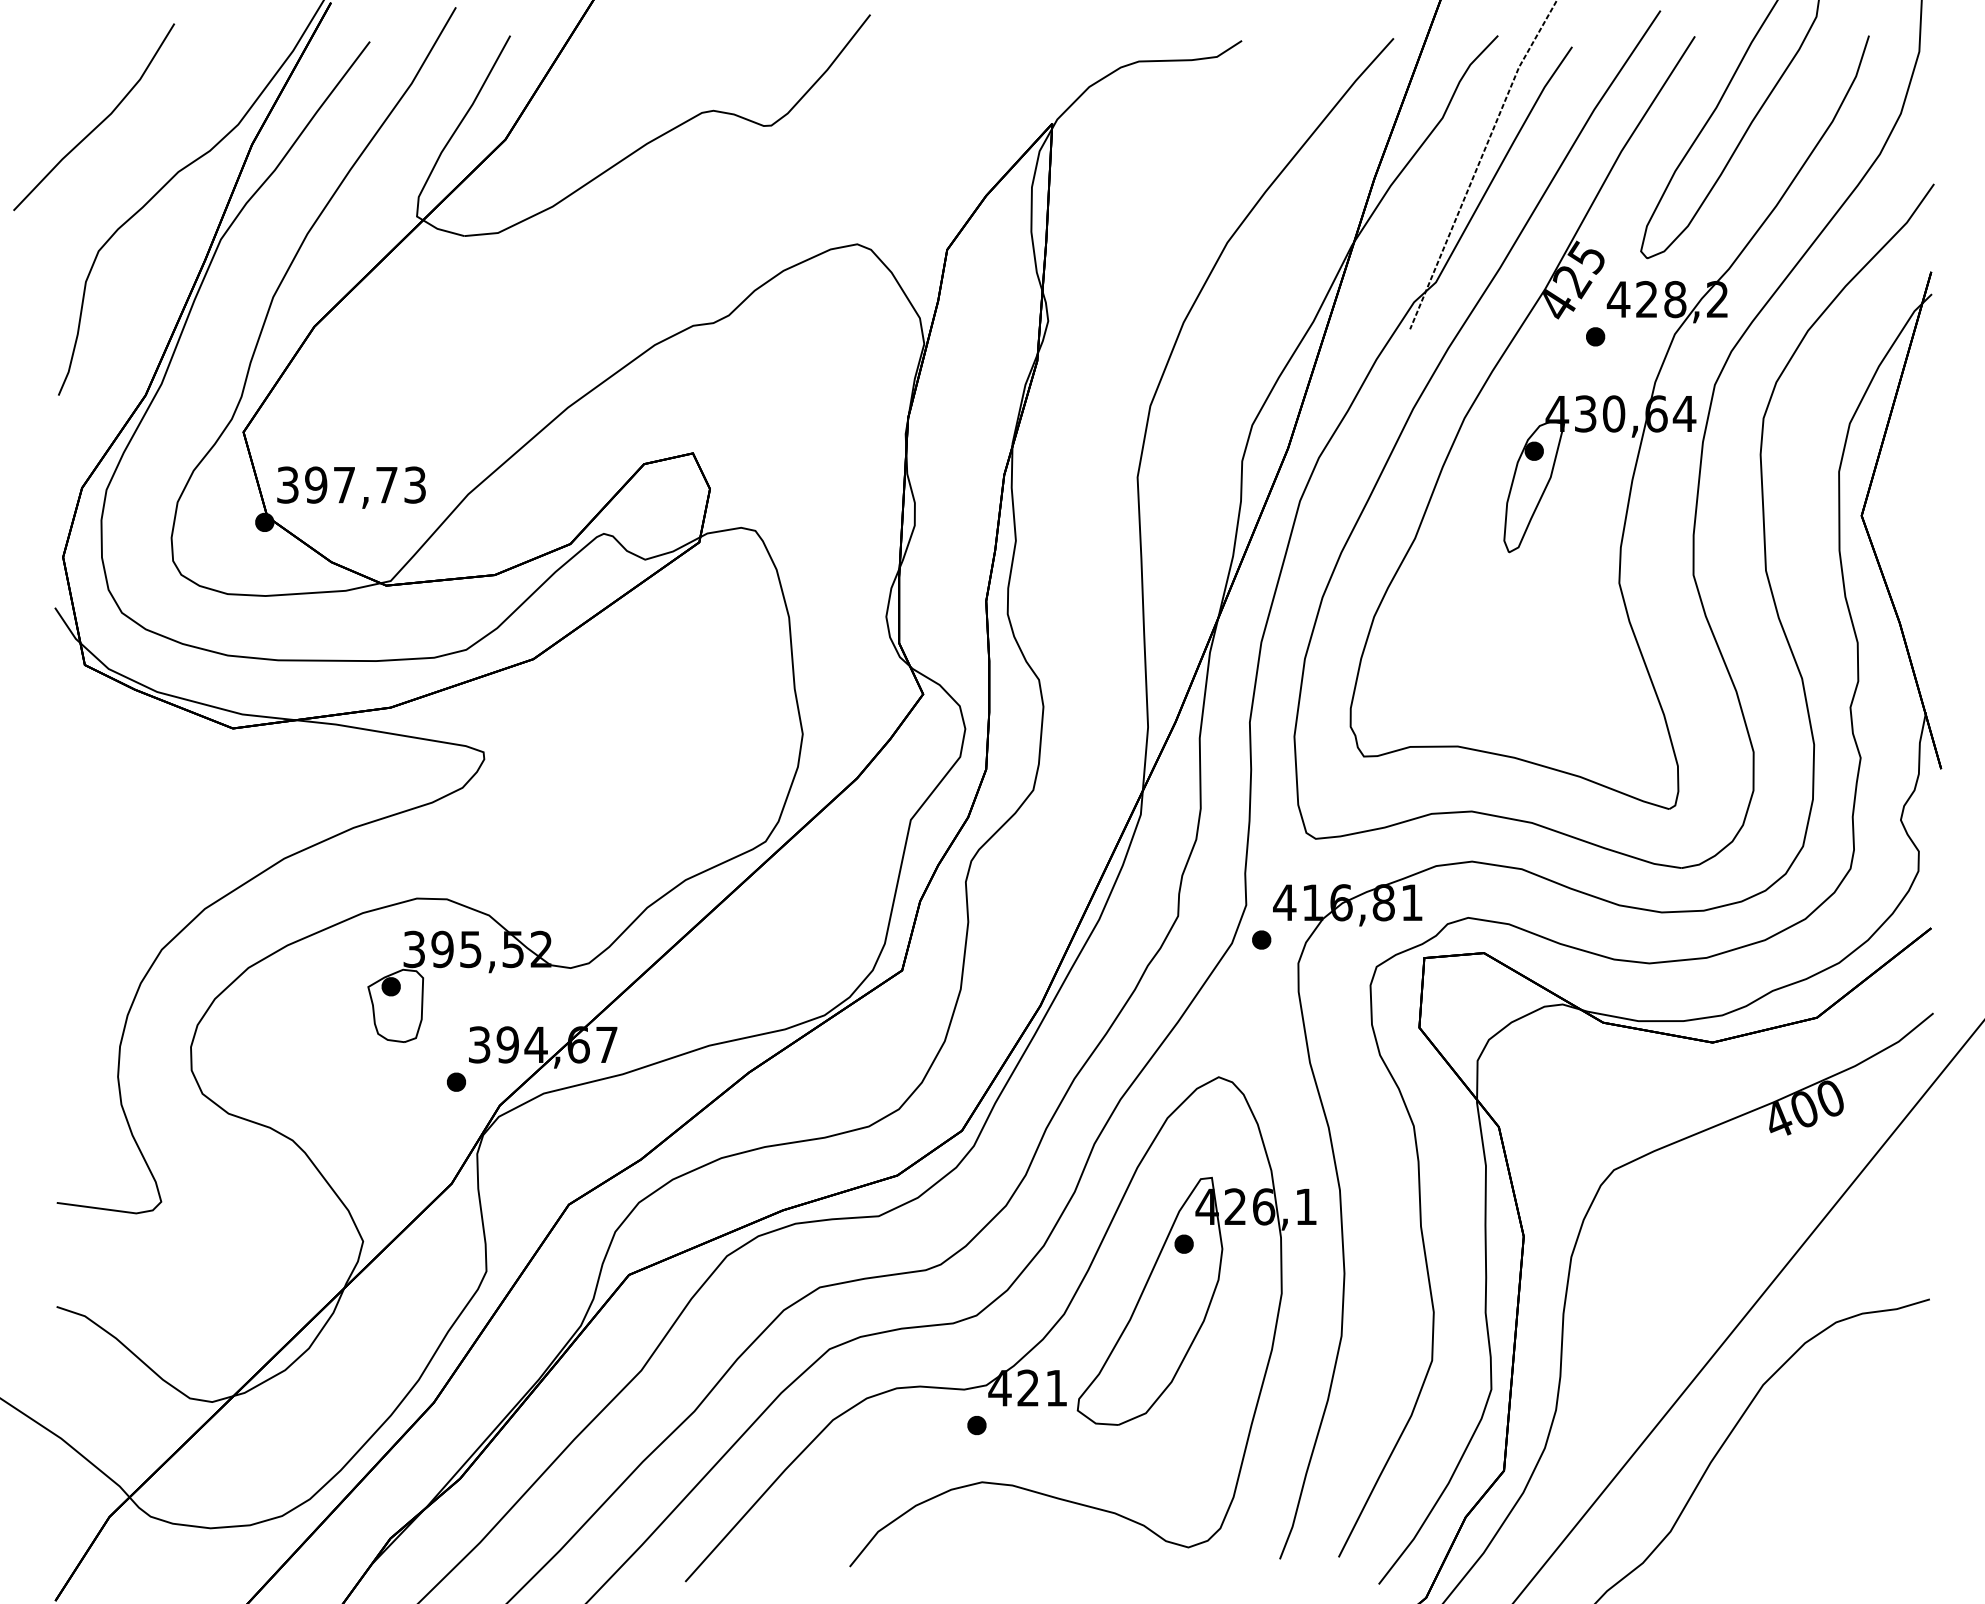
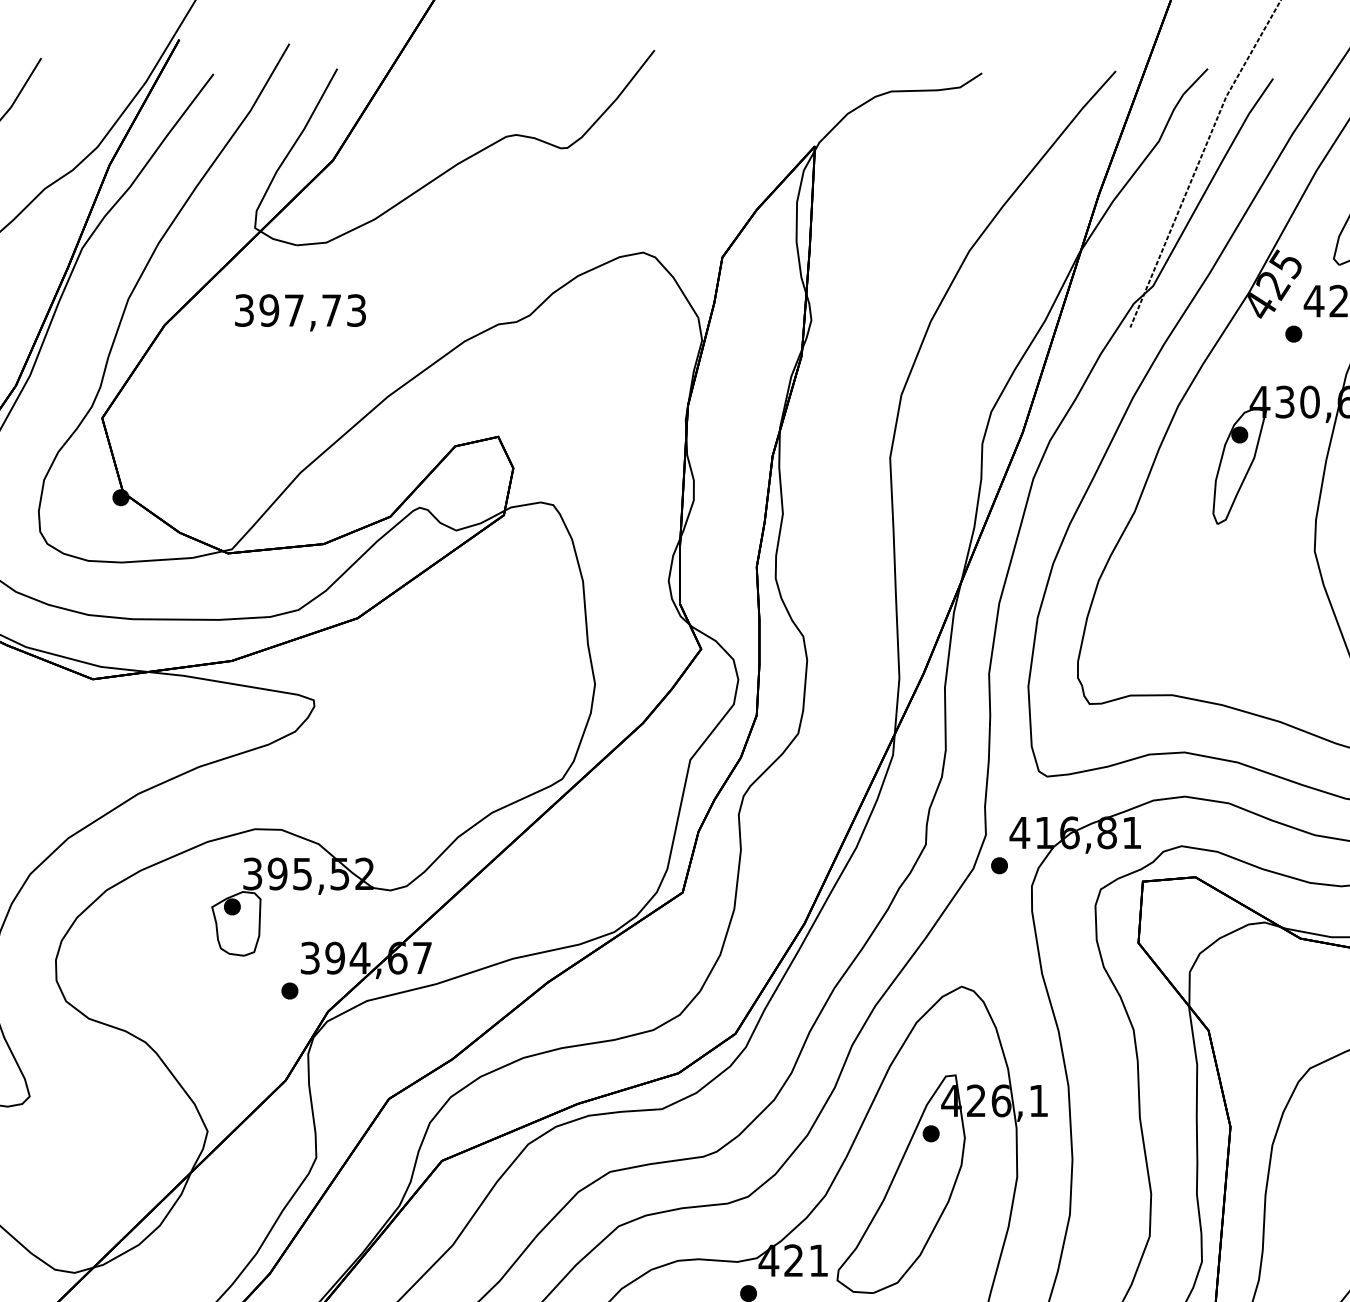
text: (351, 487) -> (300, 312), moved

